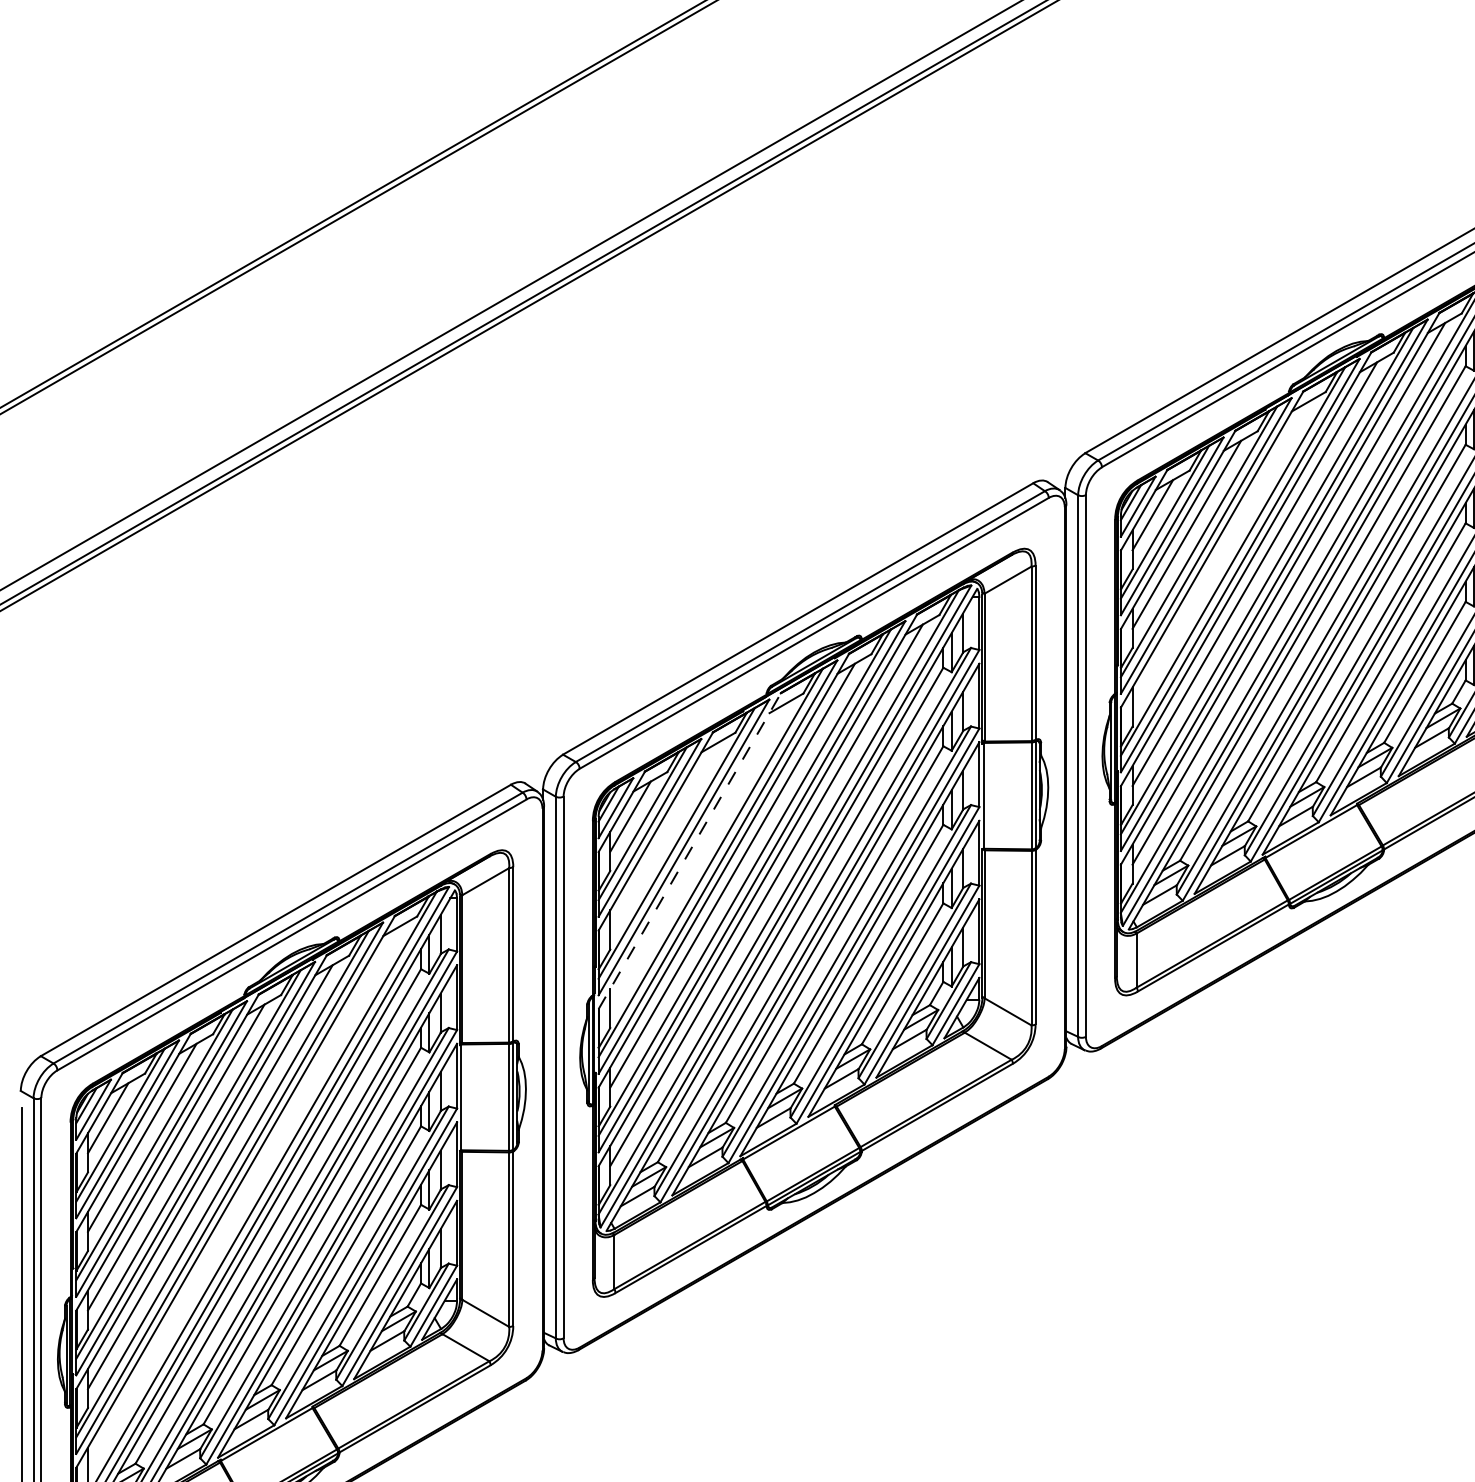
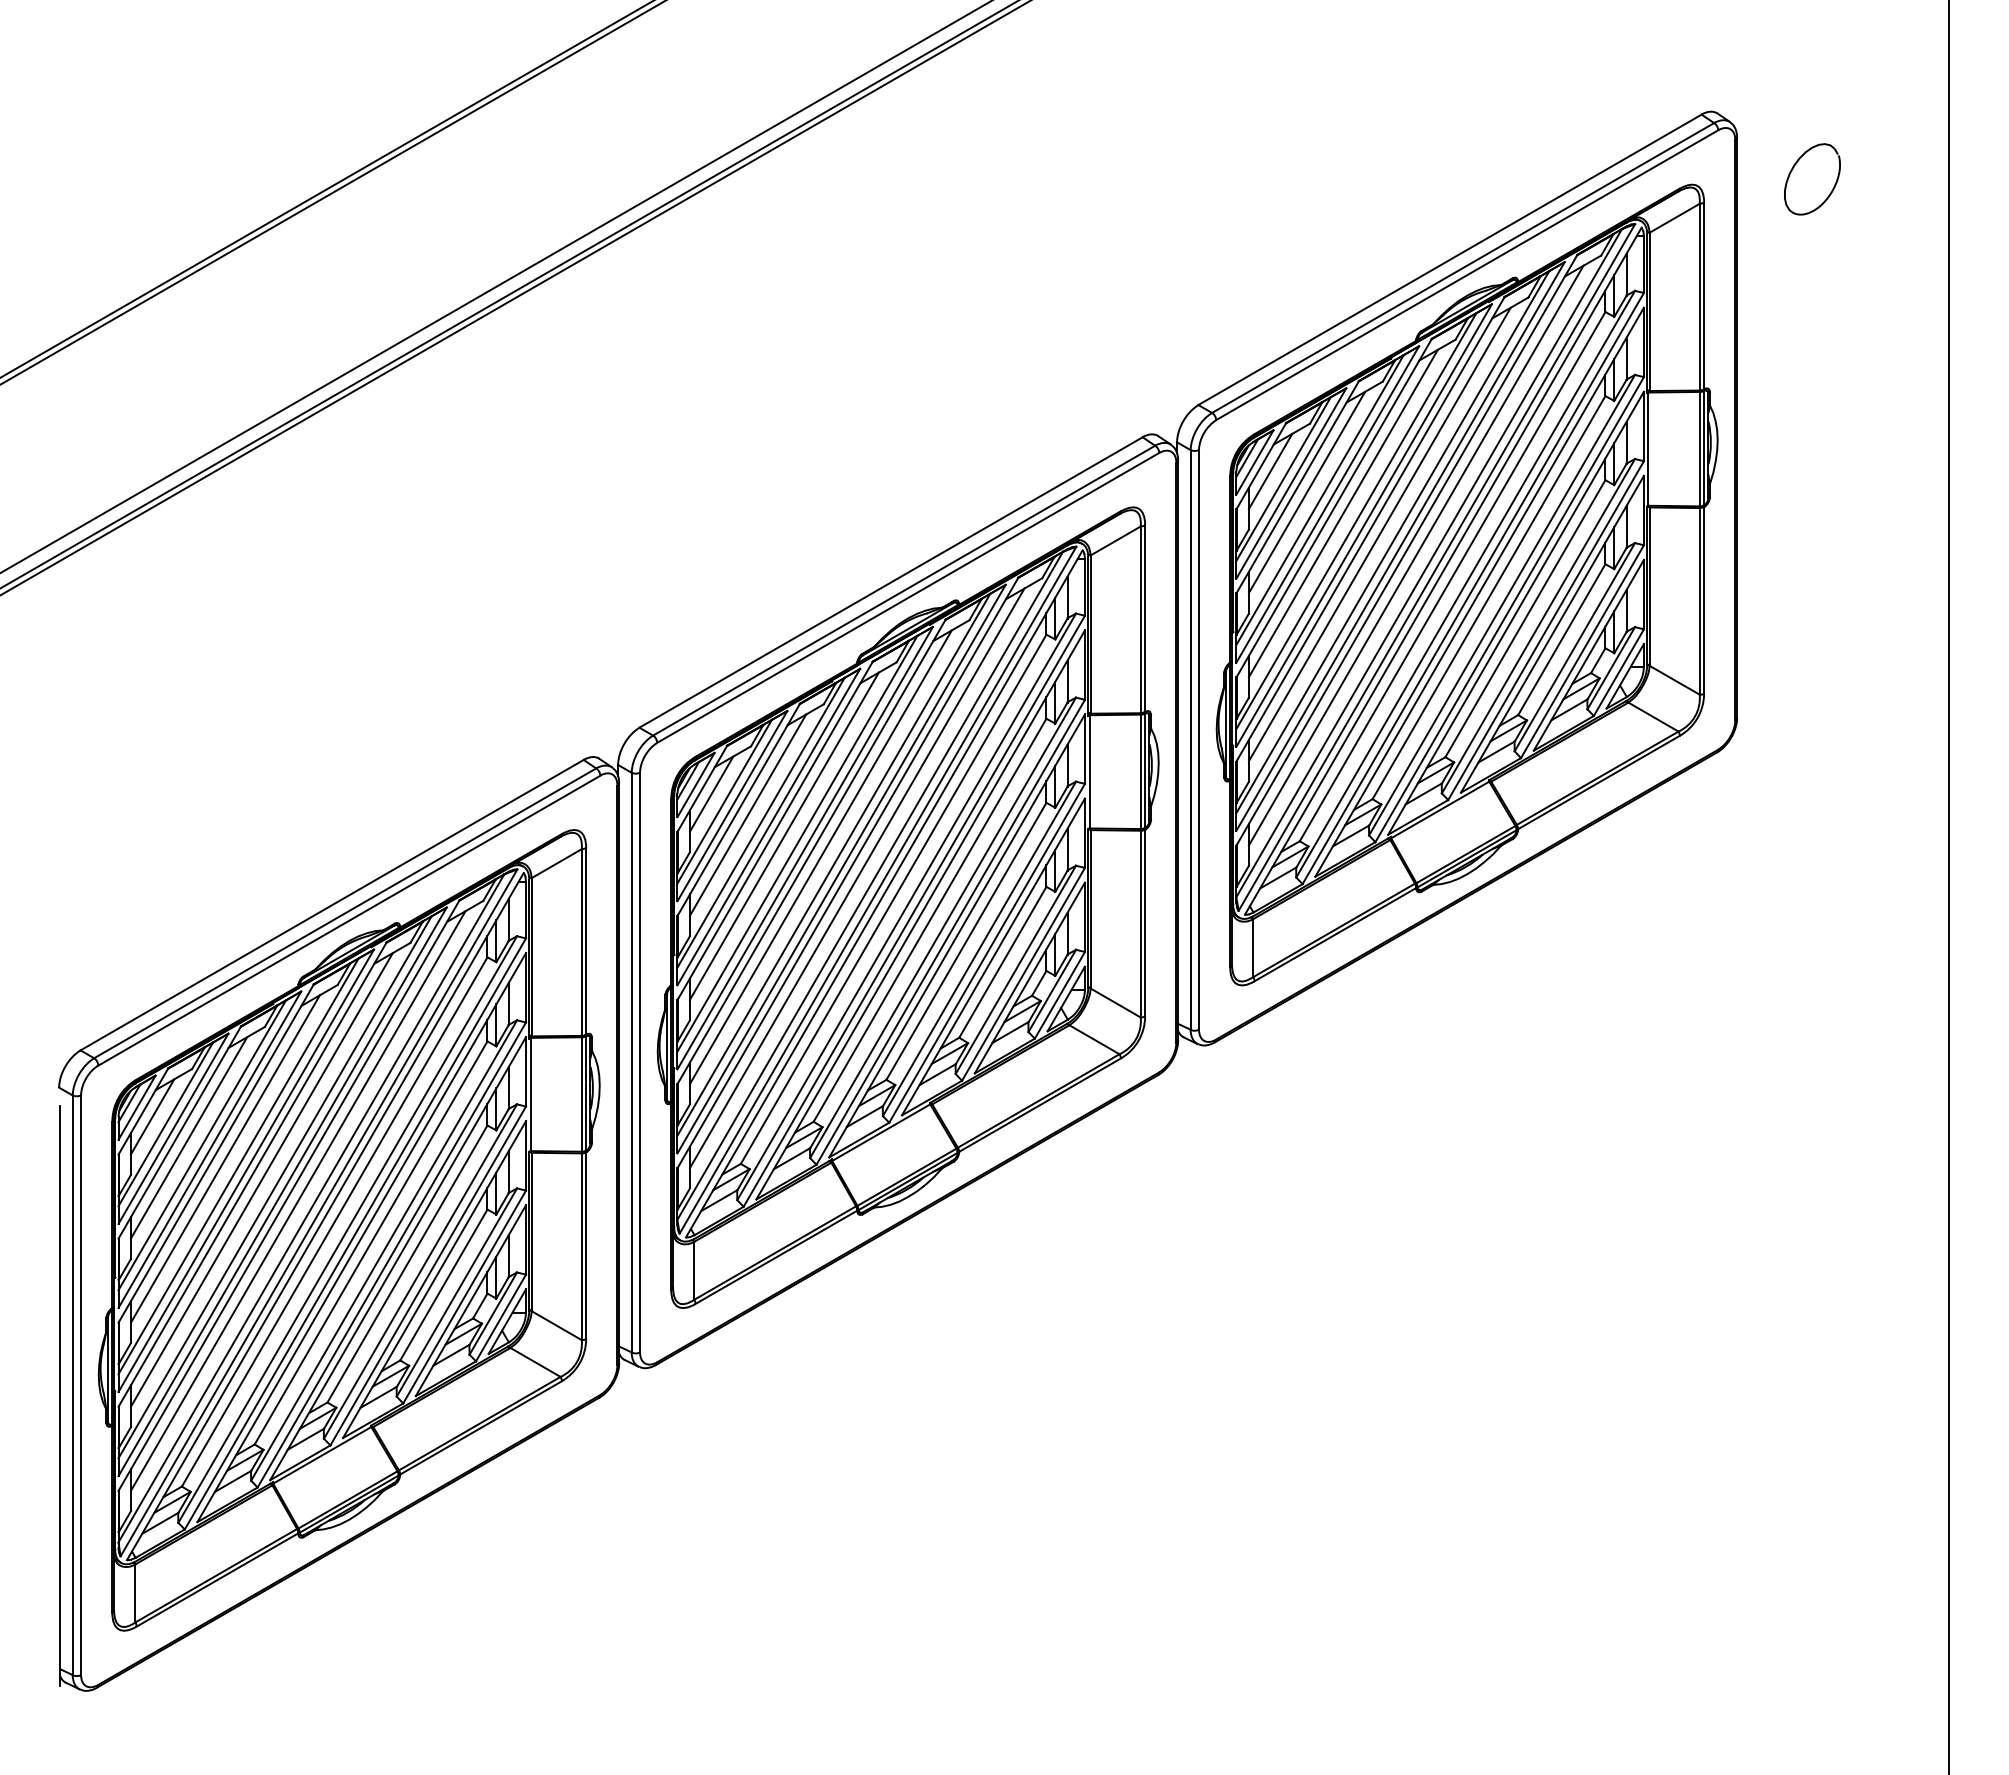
line: (1220, 554) -> (1342, 513), added
line: (664, 835) -> (747, 814), added
line: (690, 850) -> (775, 830), dashed -> solid
line: (697, 855) -> (783, 835), added
line: (244, 1196) -> (298, 1200), added

